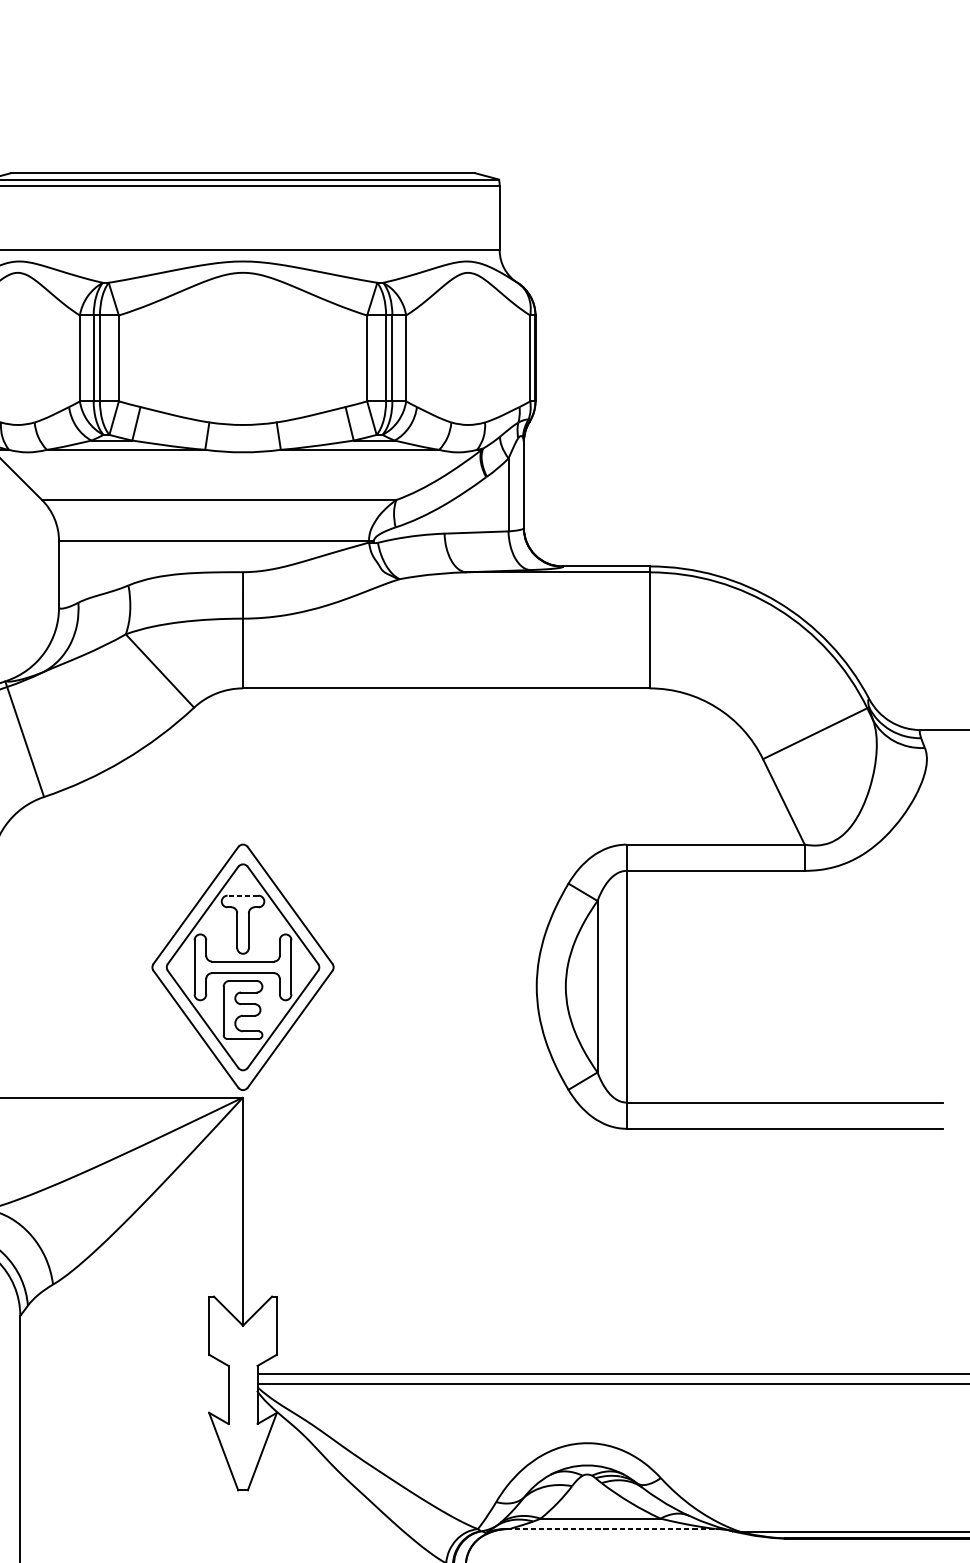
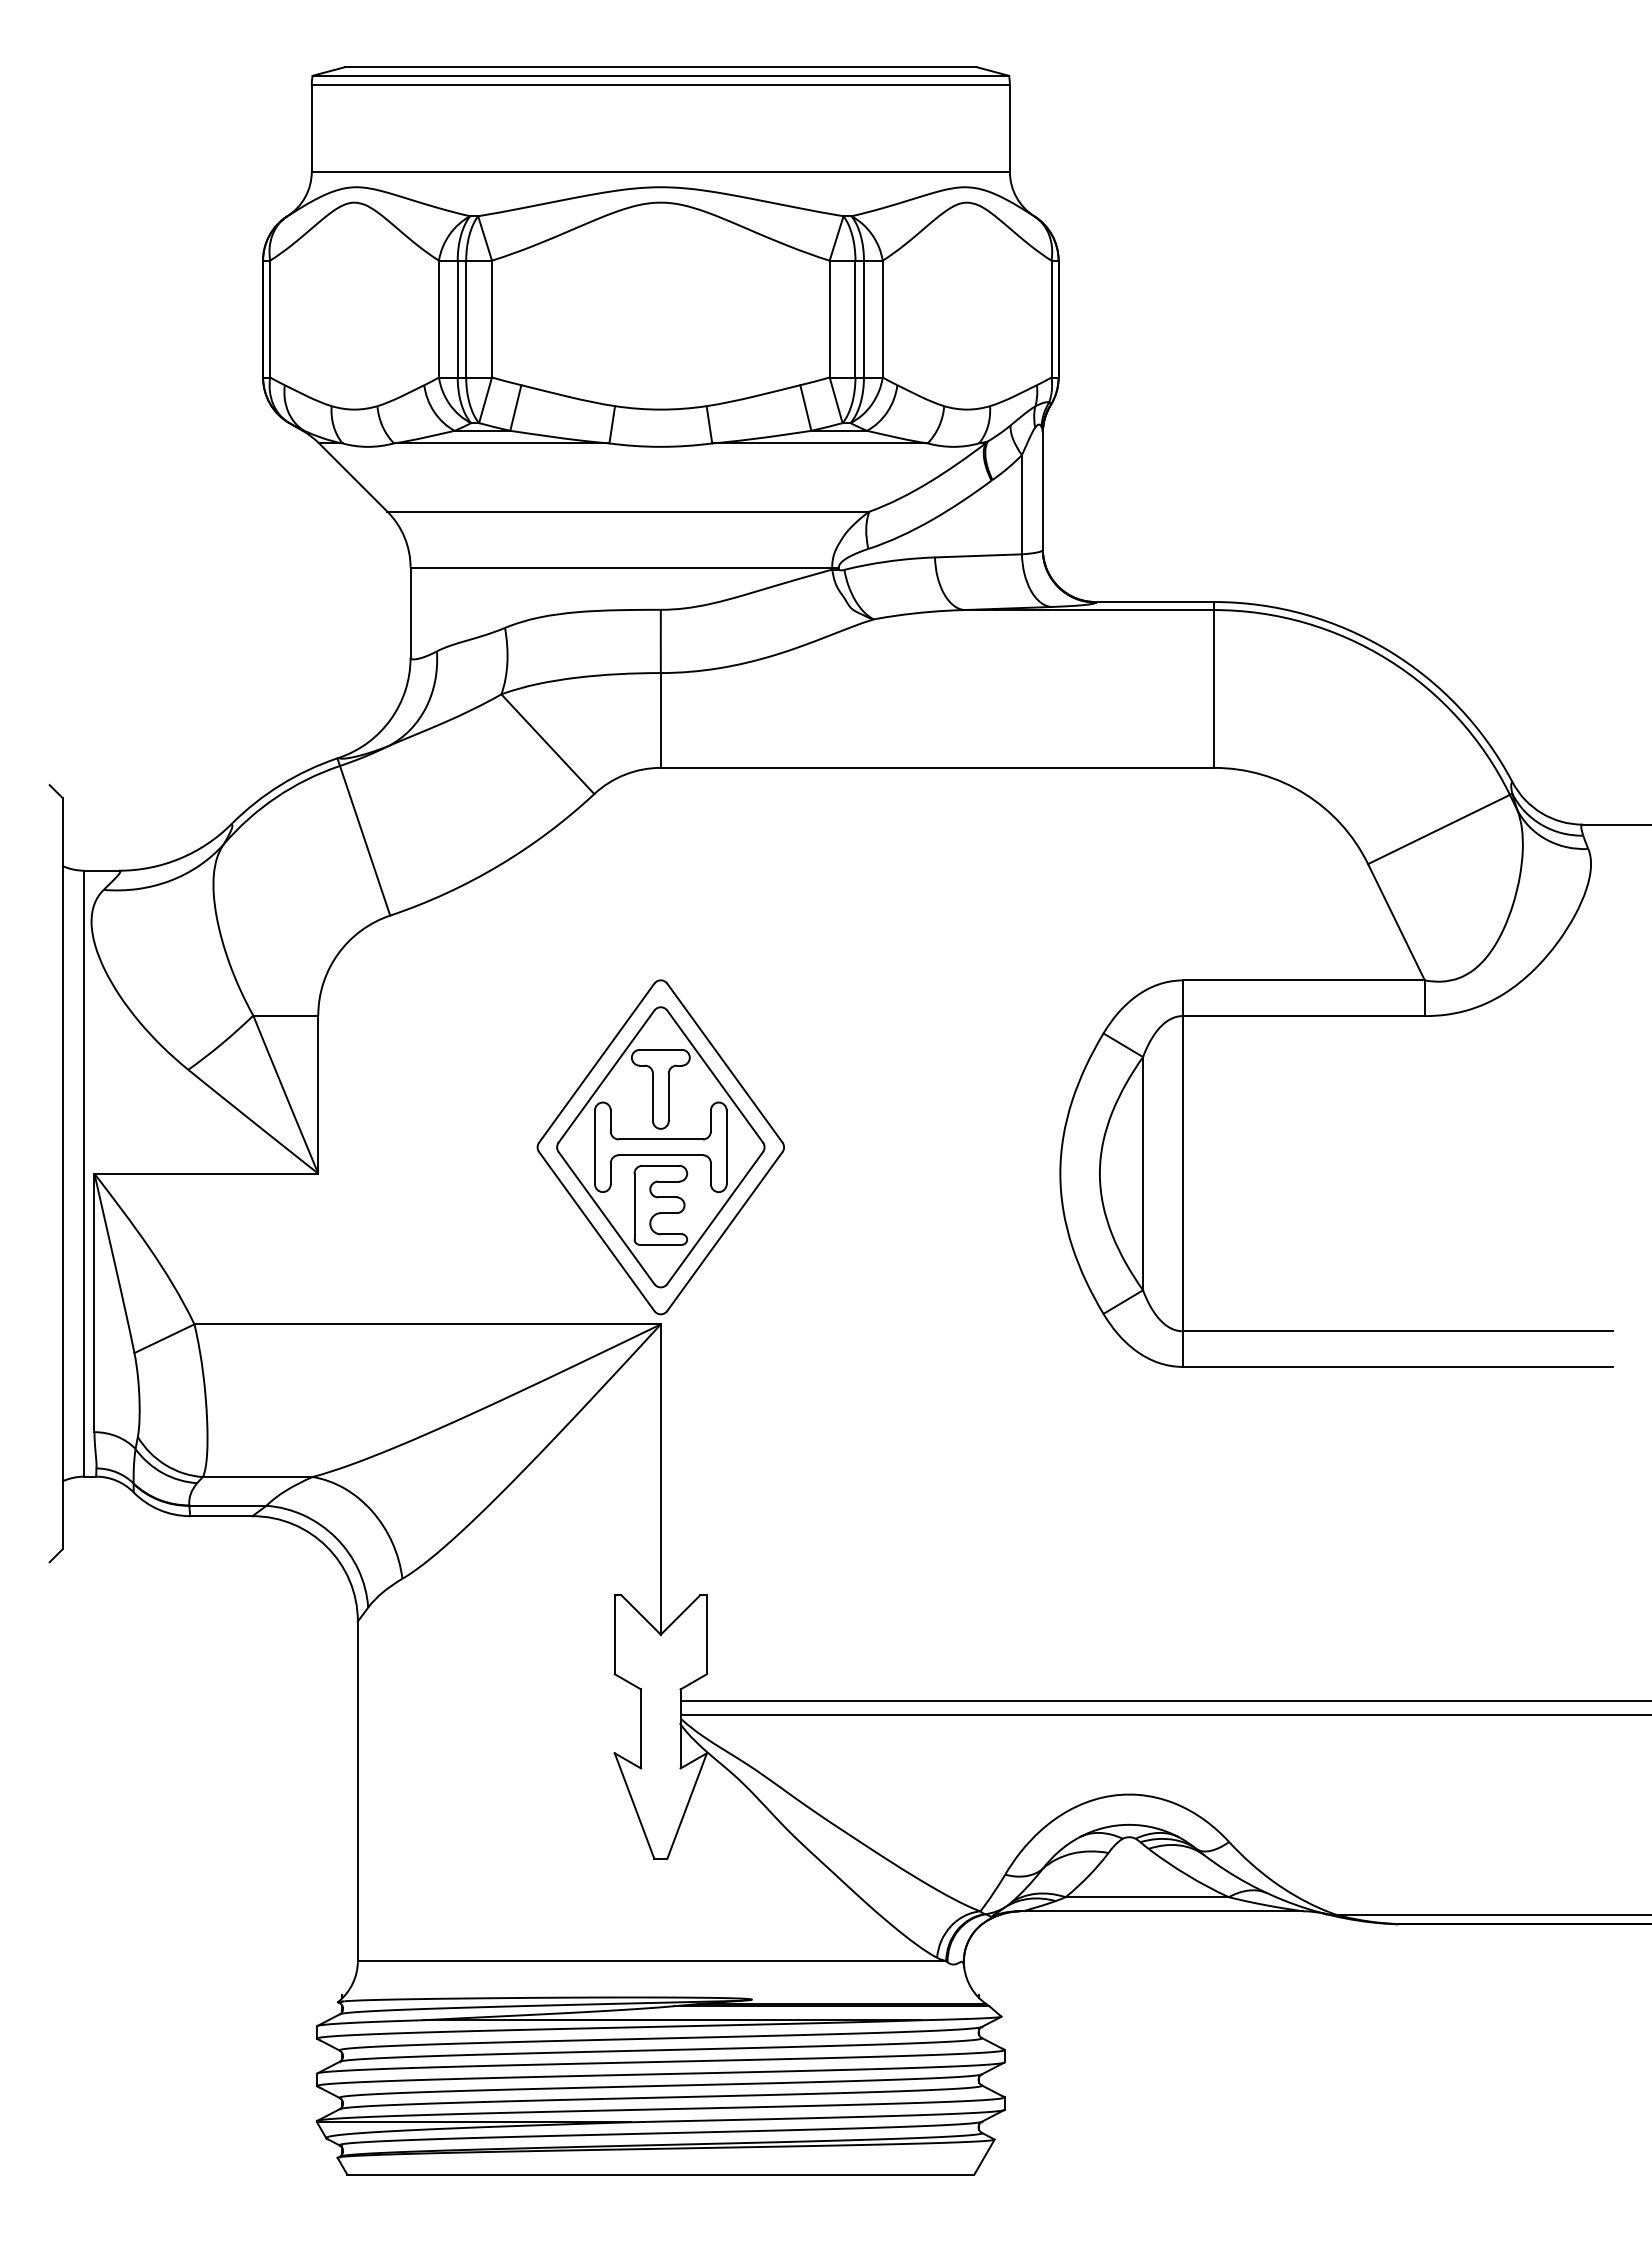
line: (242, 895) -> (660, 1049), dashed -> solid
line: (611, 1529) -> (1161, 1911), dashed -> solid

